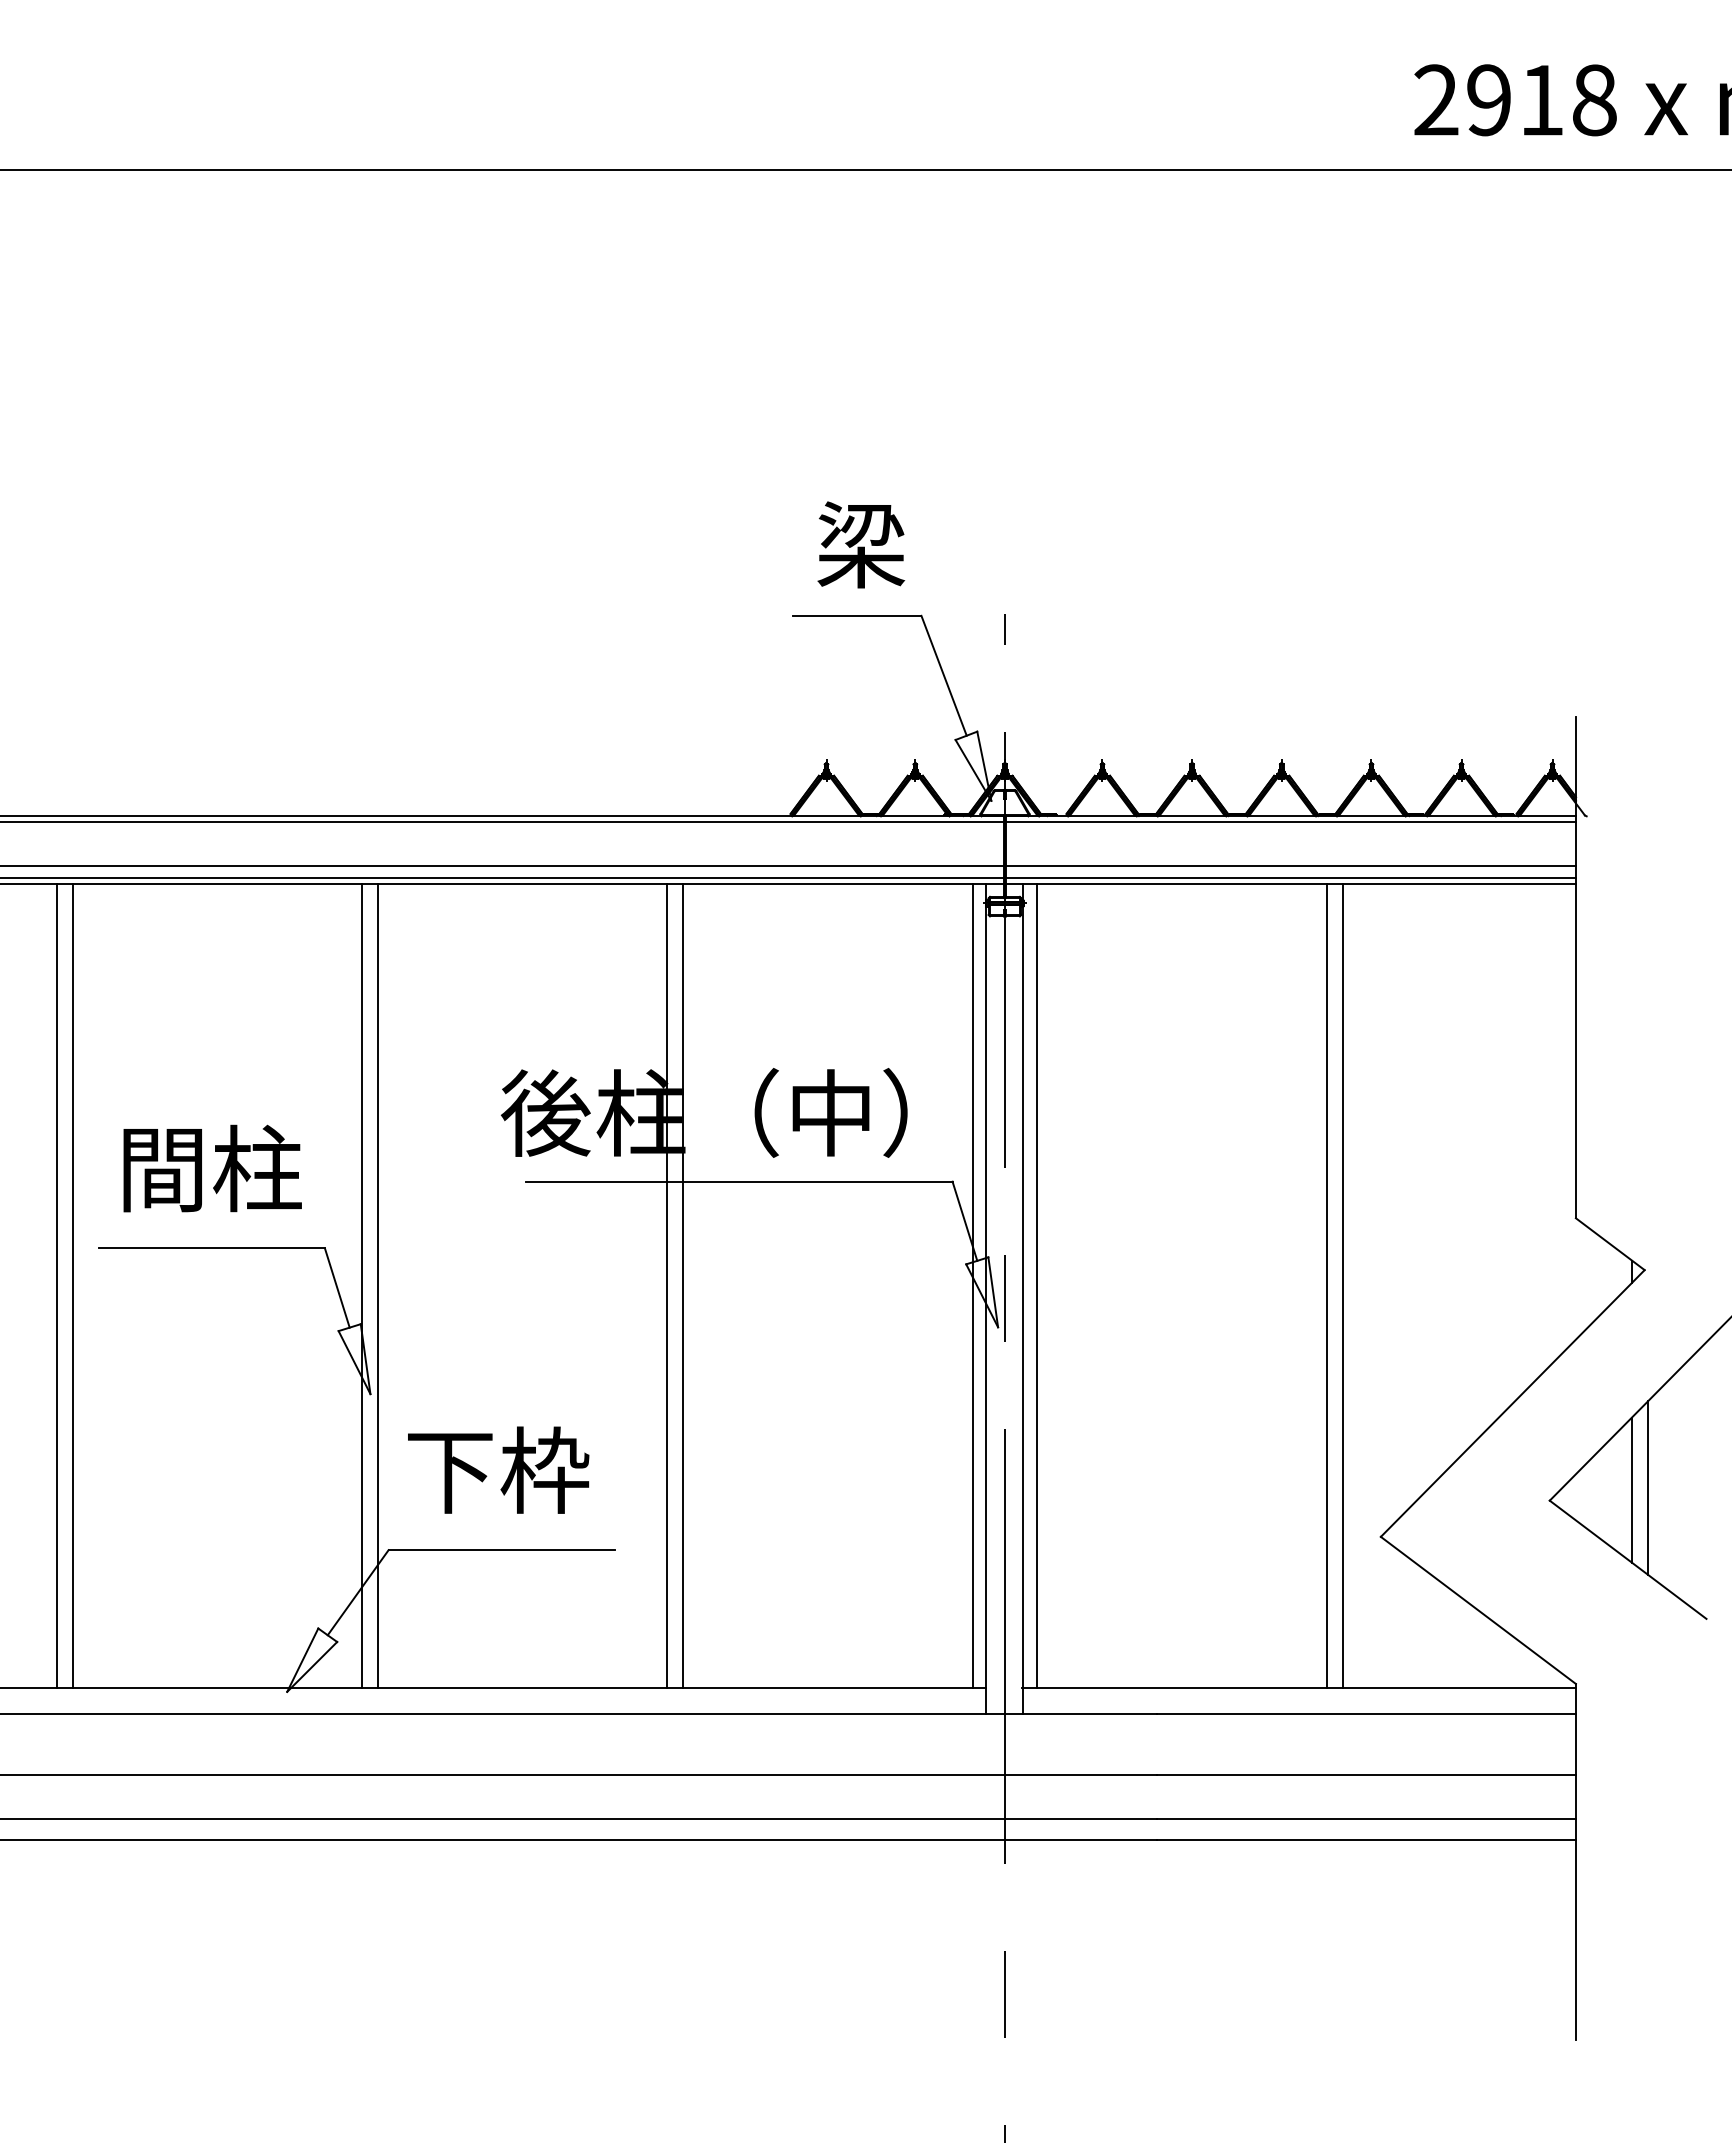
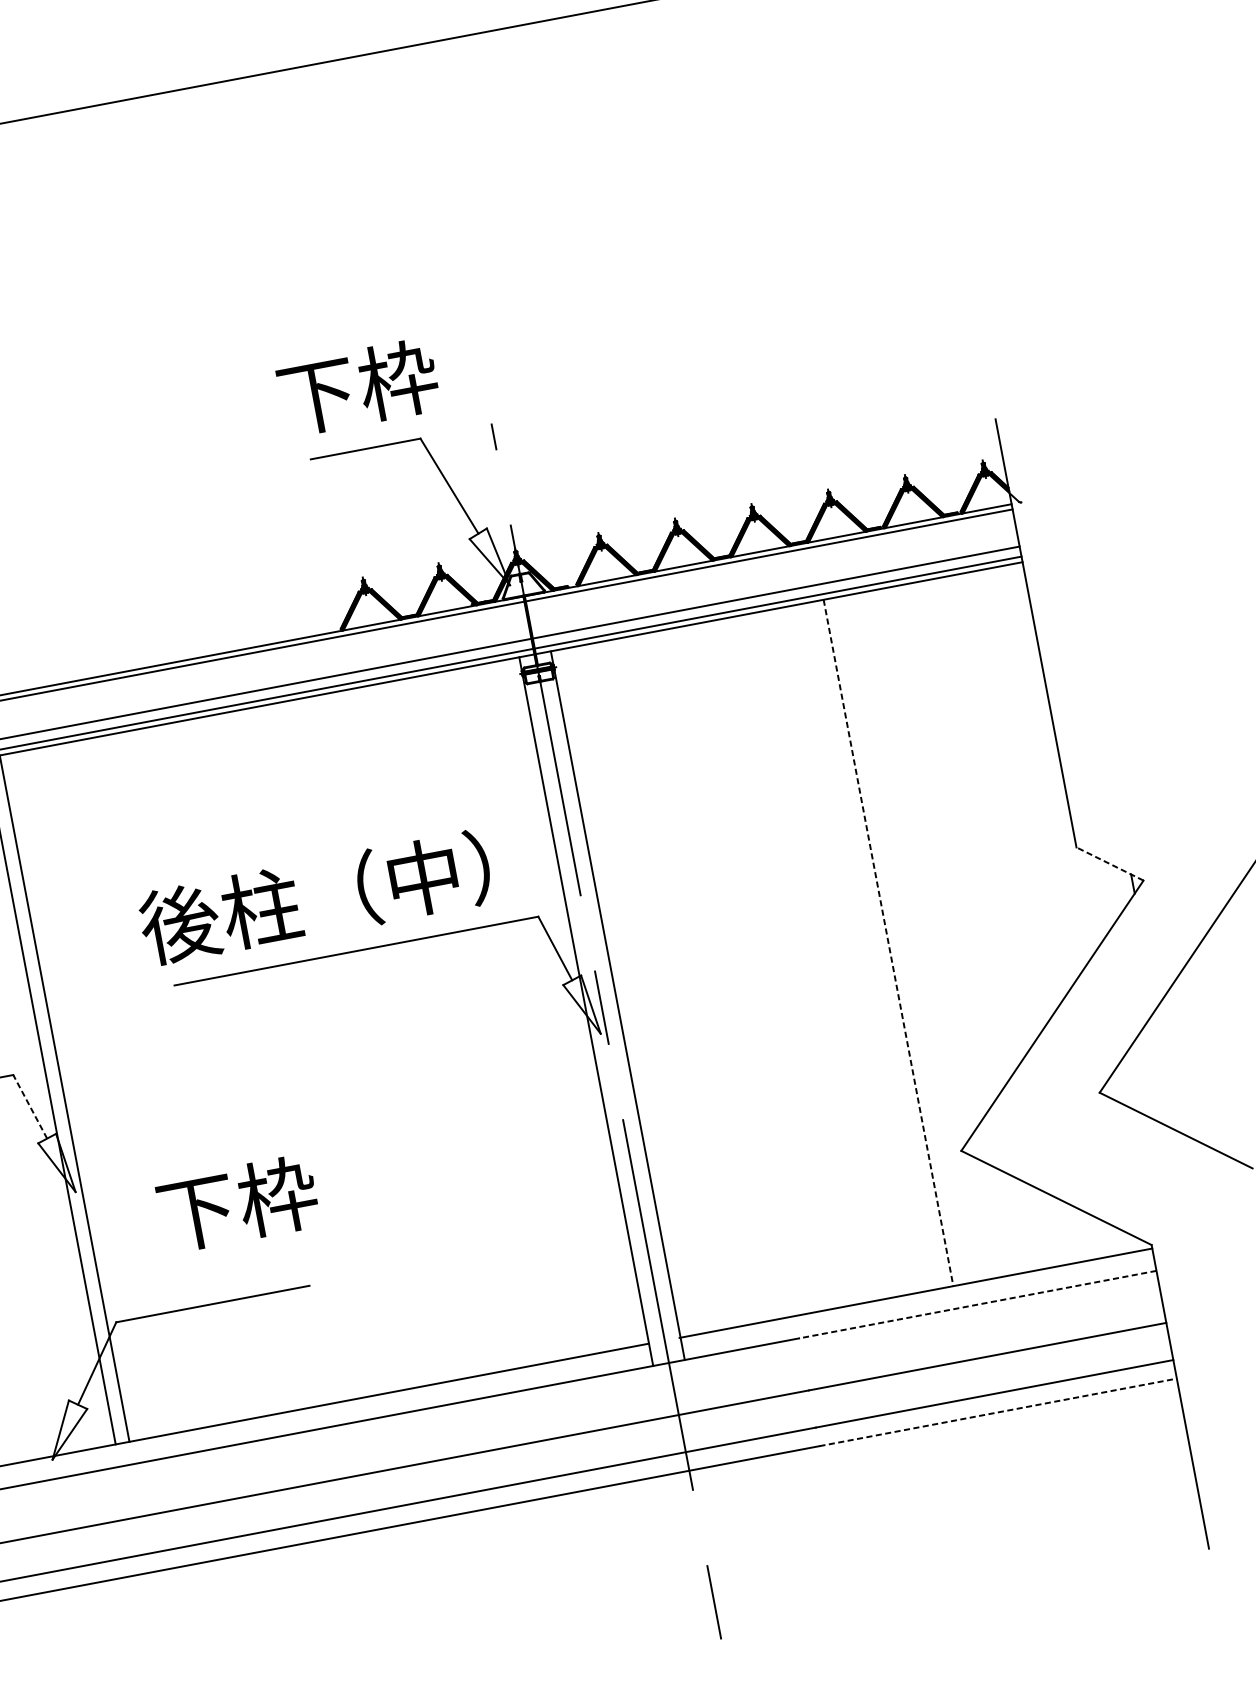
text: (861, 544) -> (357, 387), 梁 -> 下枠
line: (1609, 1243) -> (1109, 863), solid -> dashed
line: (666, 1286) -> (311, 1052), removed
line: (683, 1286) -> (325, 1049), removed
line: (973, 1286) -> (573, 1002), removed
line: (1036, 1286) -> (626, 992), removed
line: (1326, 1286) -> (874, 945), removed
line: (1342, 1286) -> (888, 943), solid -> dashed
line: (337, 1287) -> (30, 1106), solid -> dashed
text: (498, 1469) -> (237, 1203), moved
line: (1648, 1487) -> (1181, 1065), removed
line: (1631, 1489) -> (1167, 1070), removed
line: (1366, 1714) -> (977, 1304), solid -> dashed
line: (1367, 1840) -> (998, 1412), solid -> dashed

